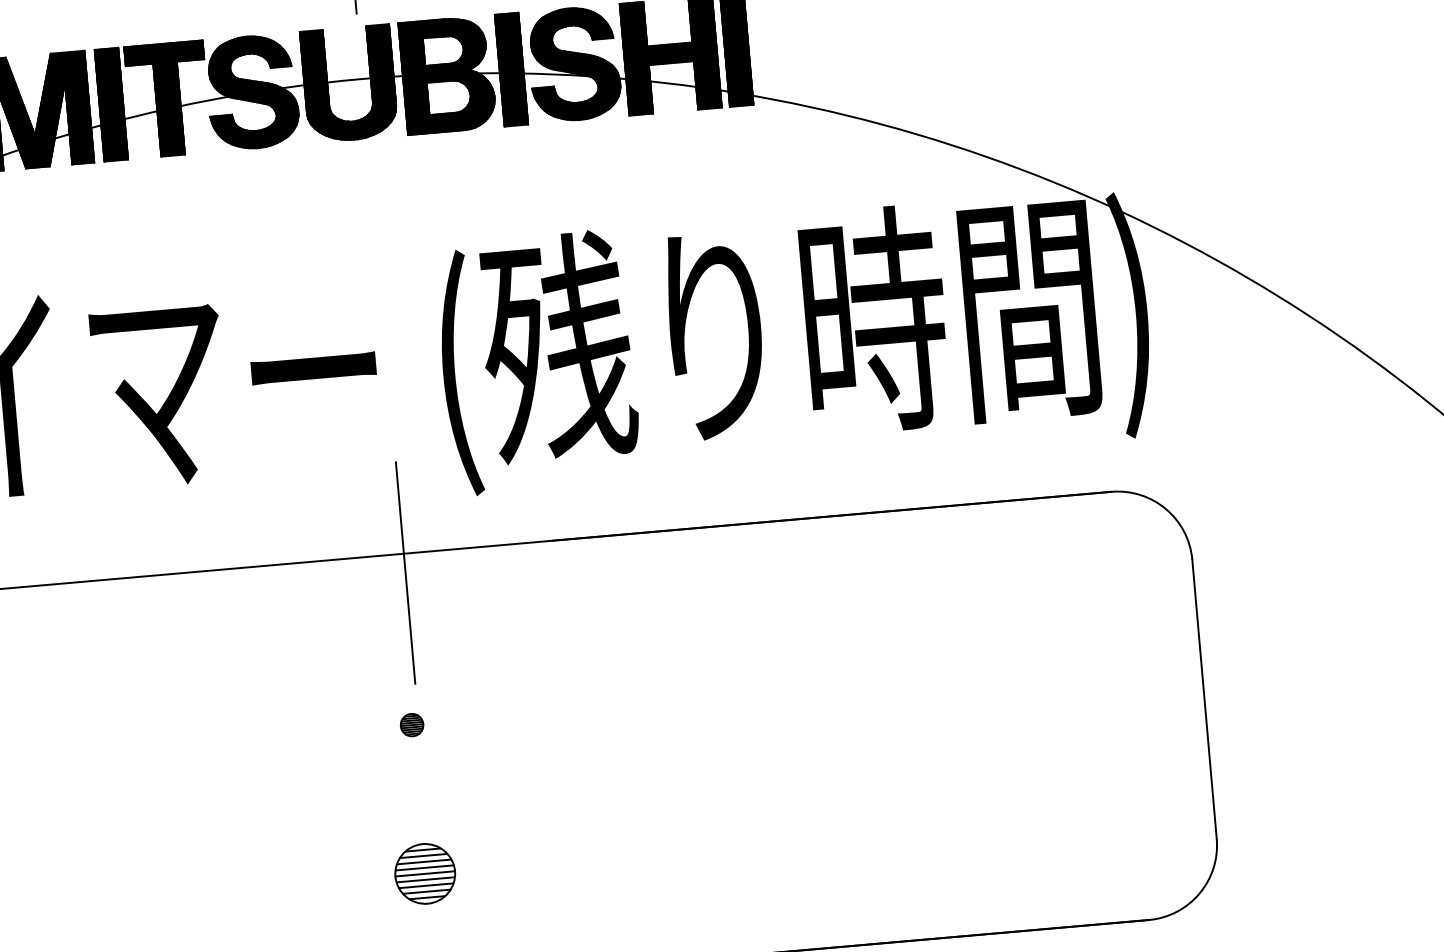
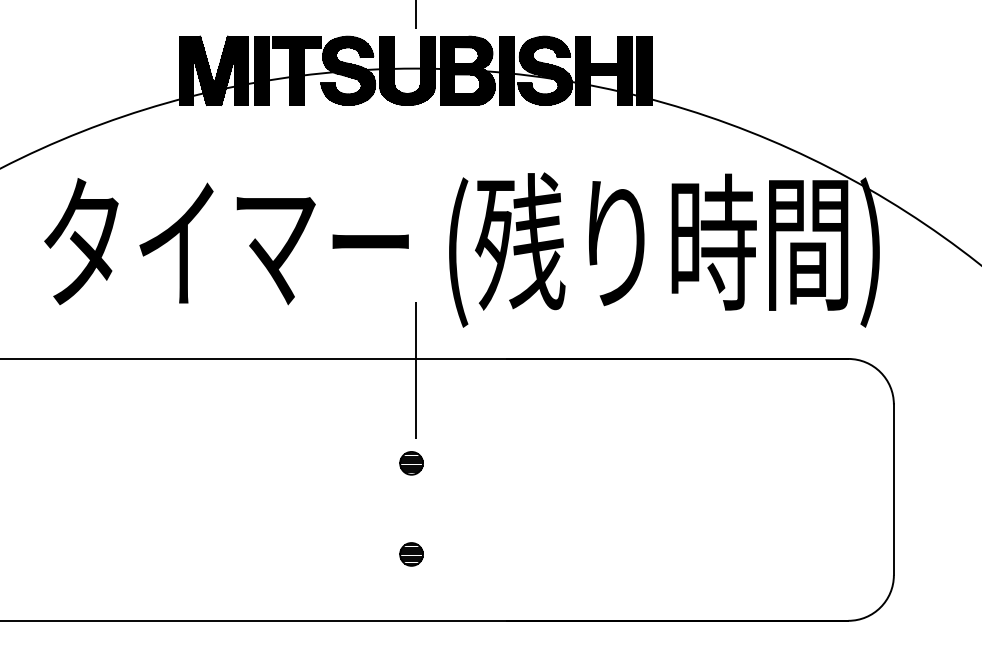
part: (412, 725) -> (411, 463), size x1.67
part: (425, 874) -> (411, 554), size x0.62

